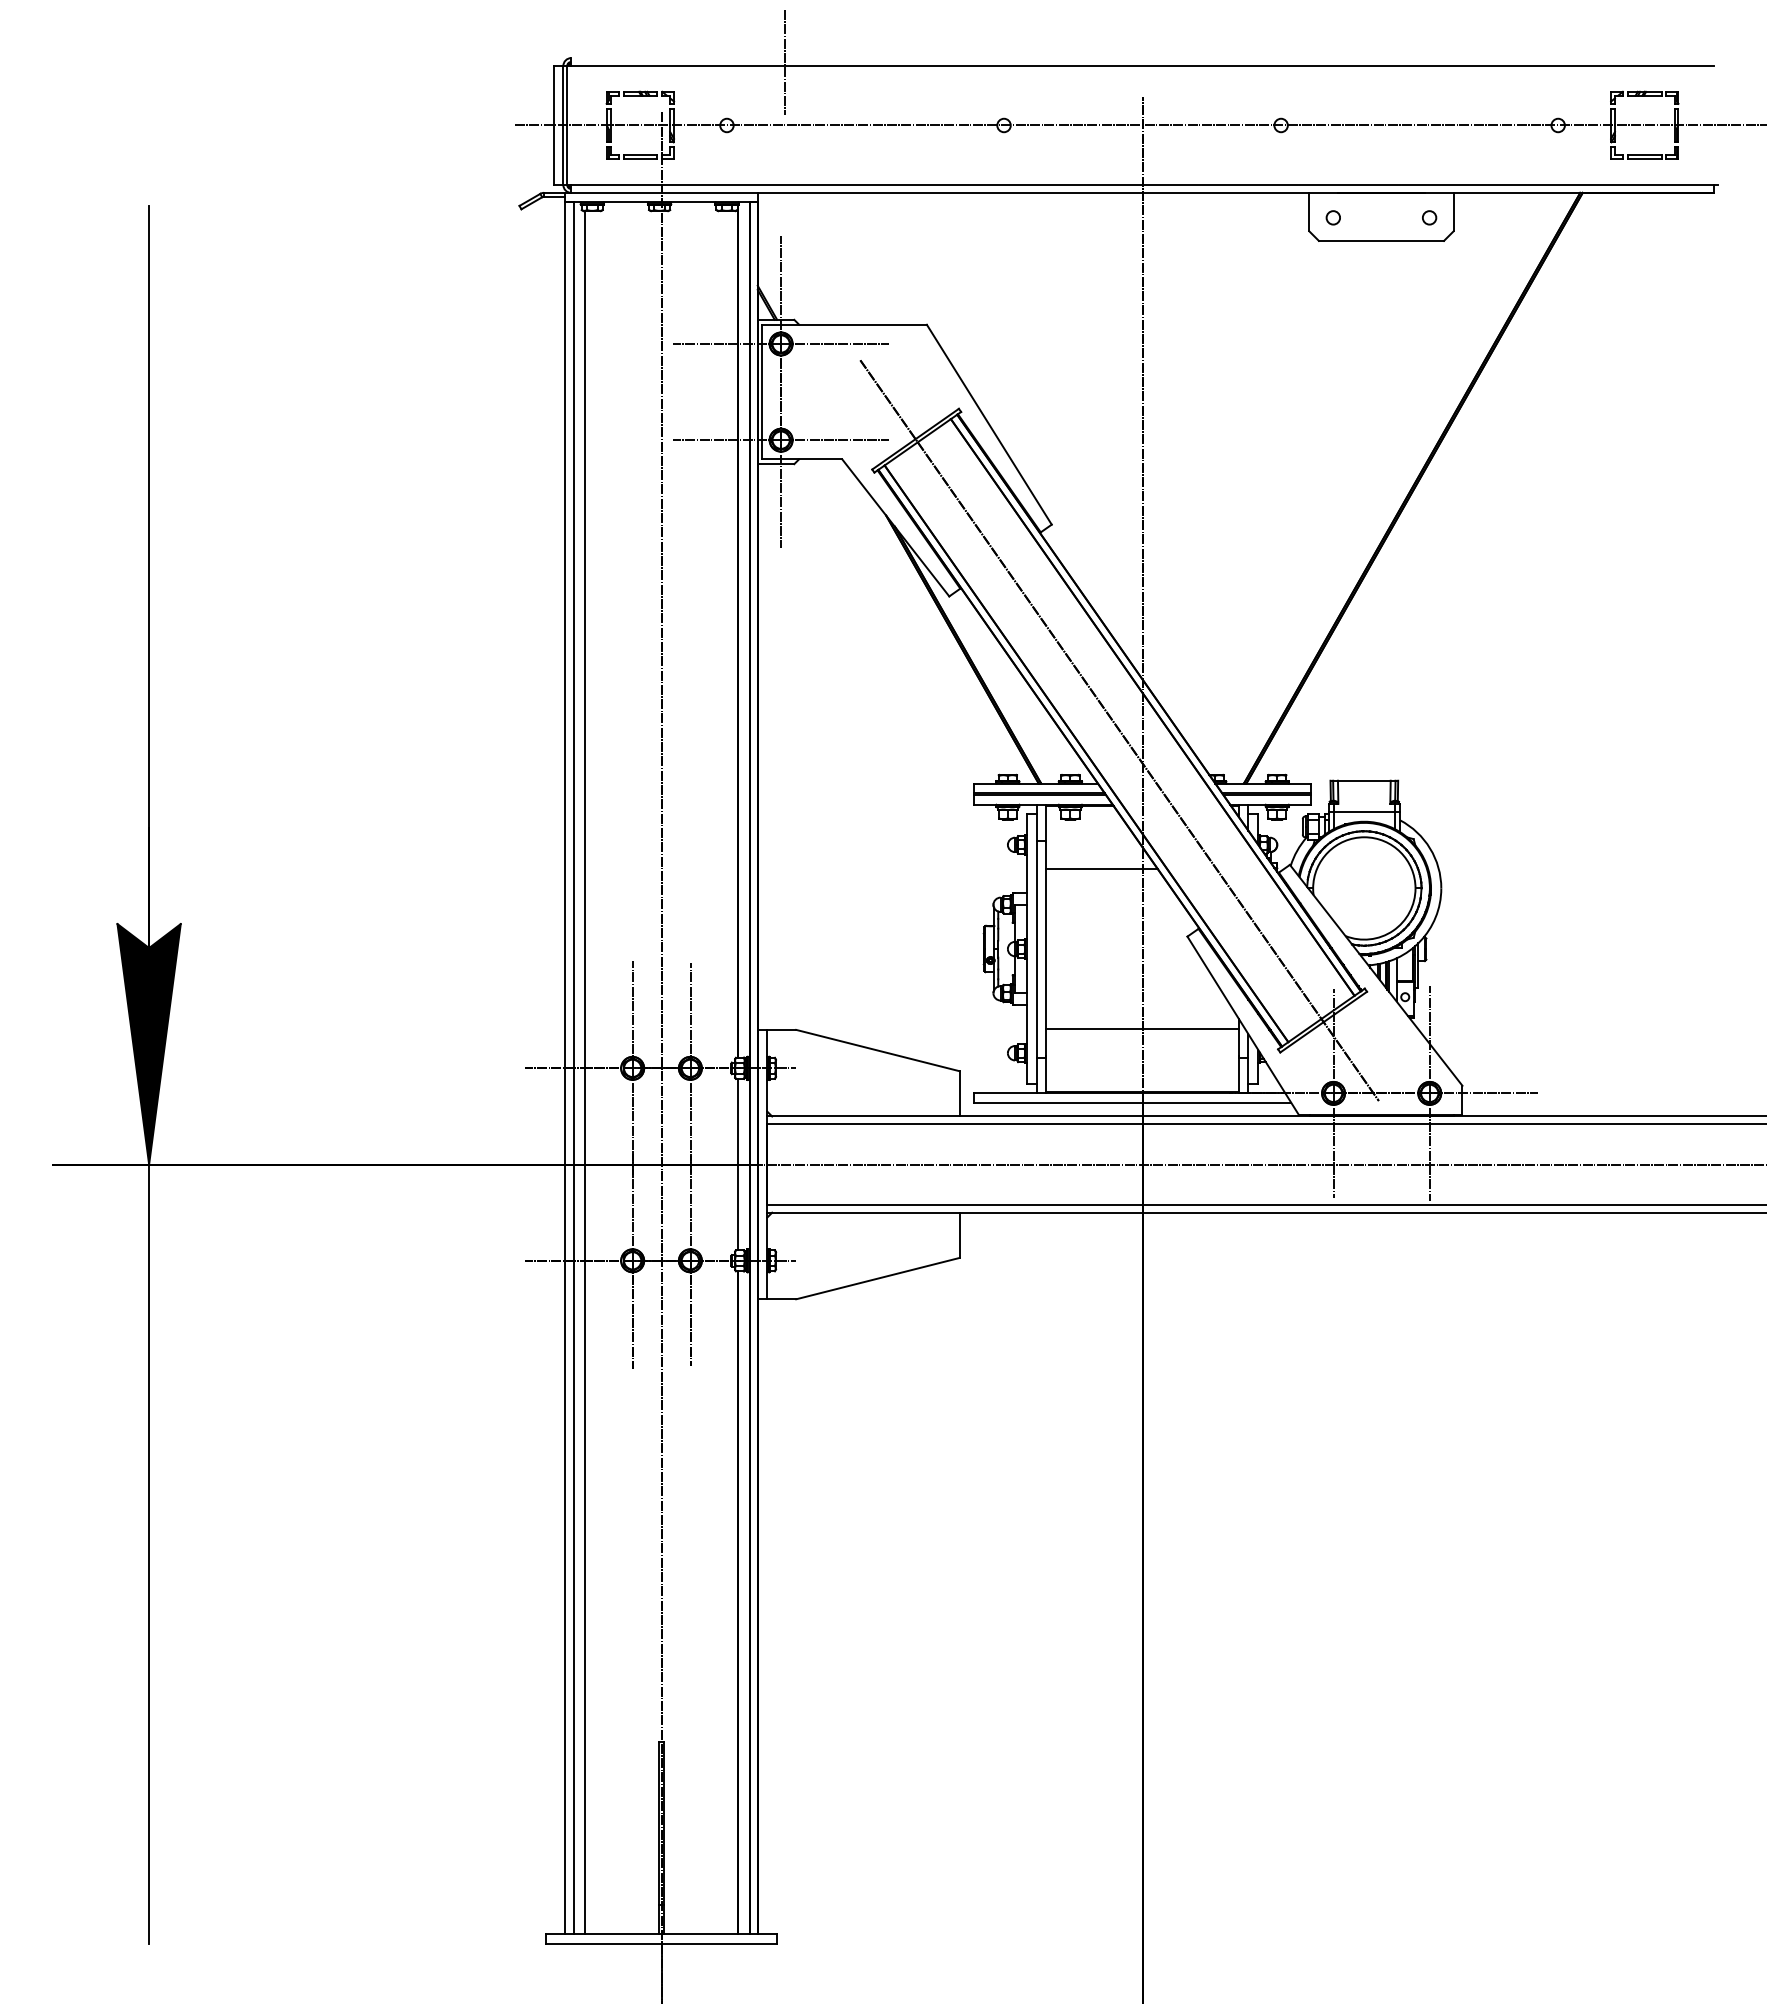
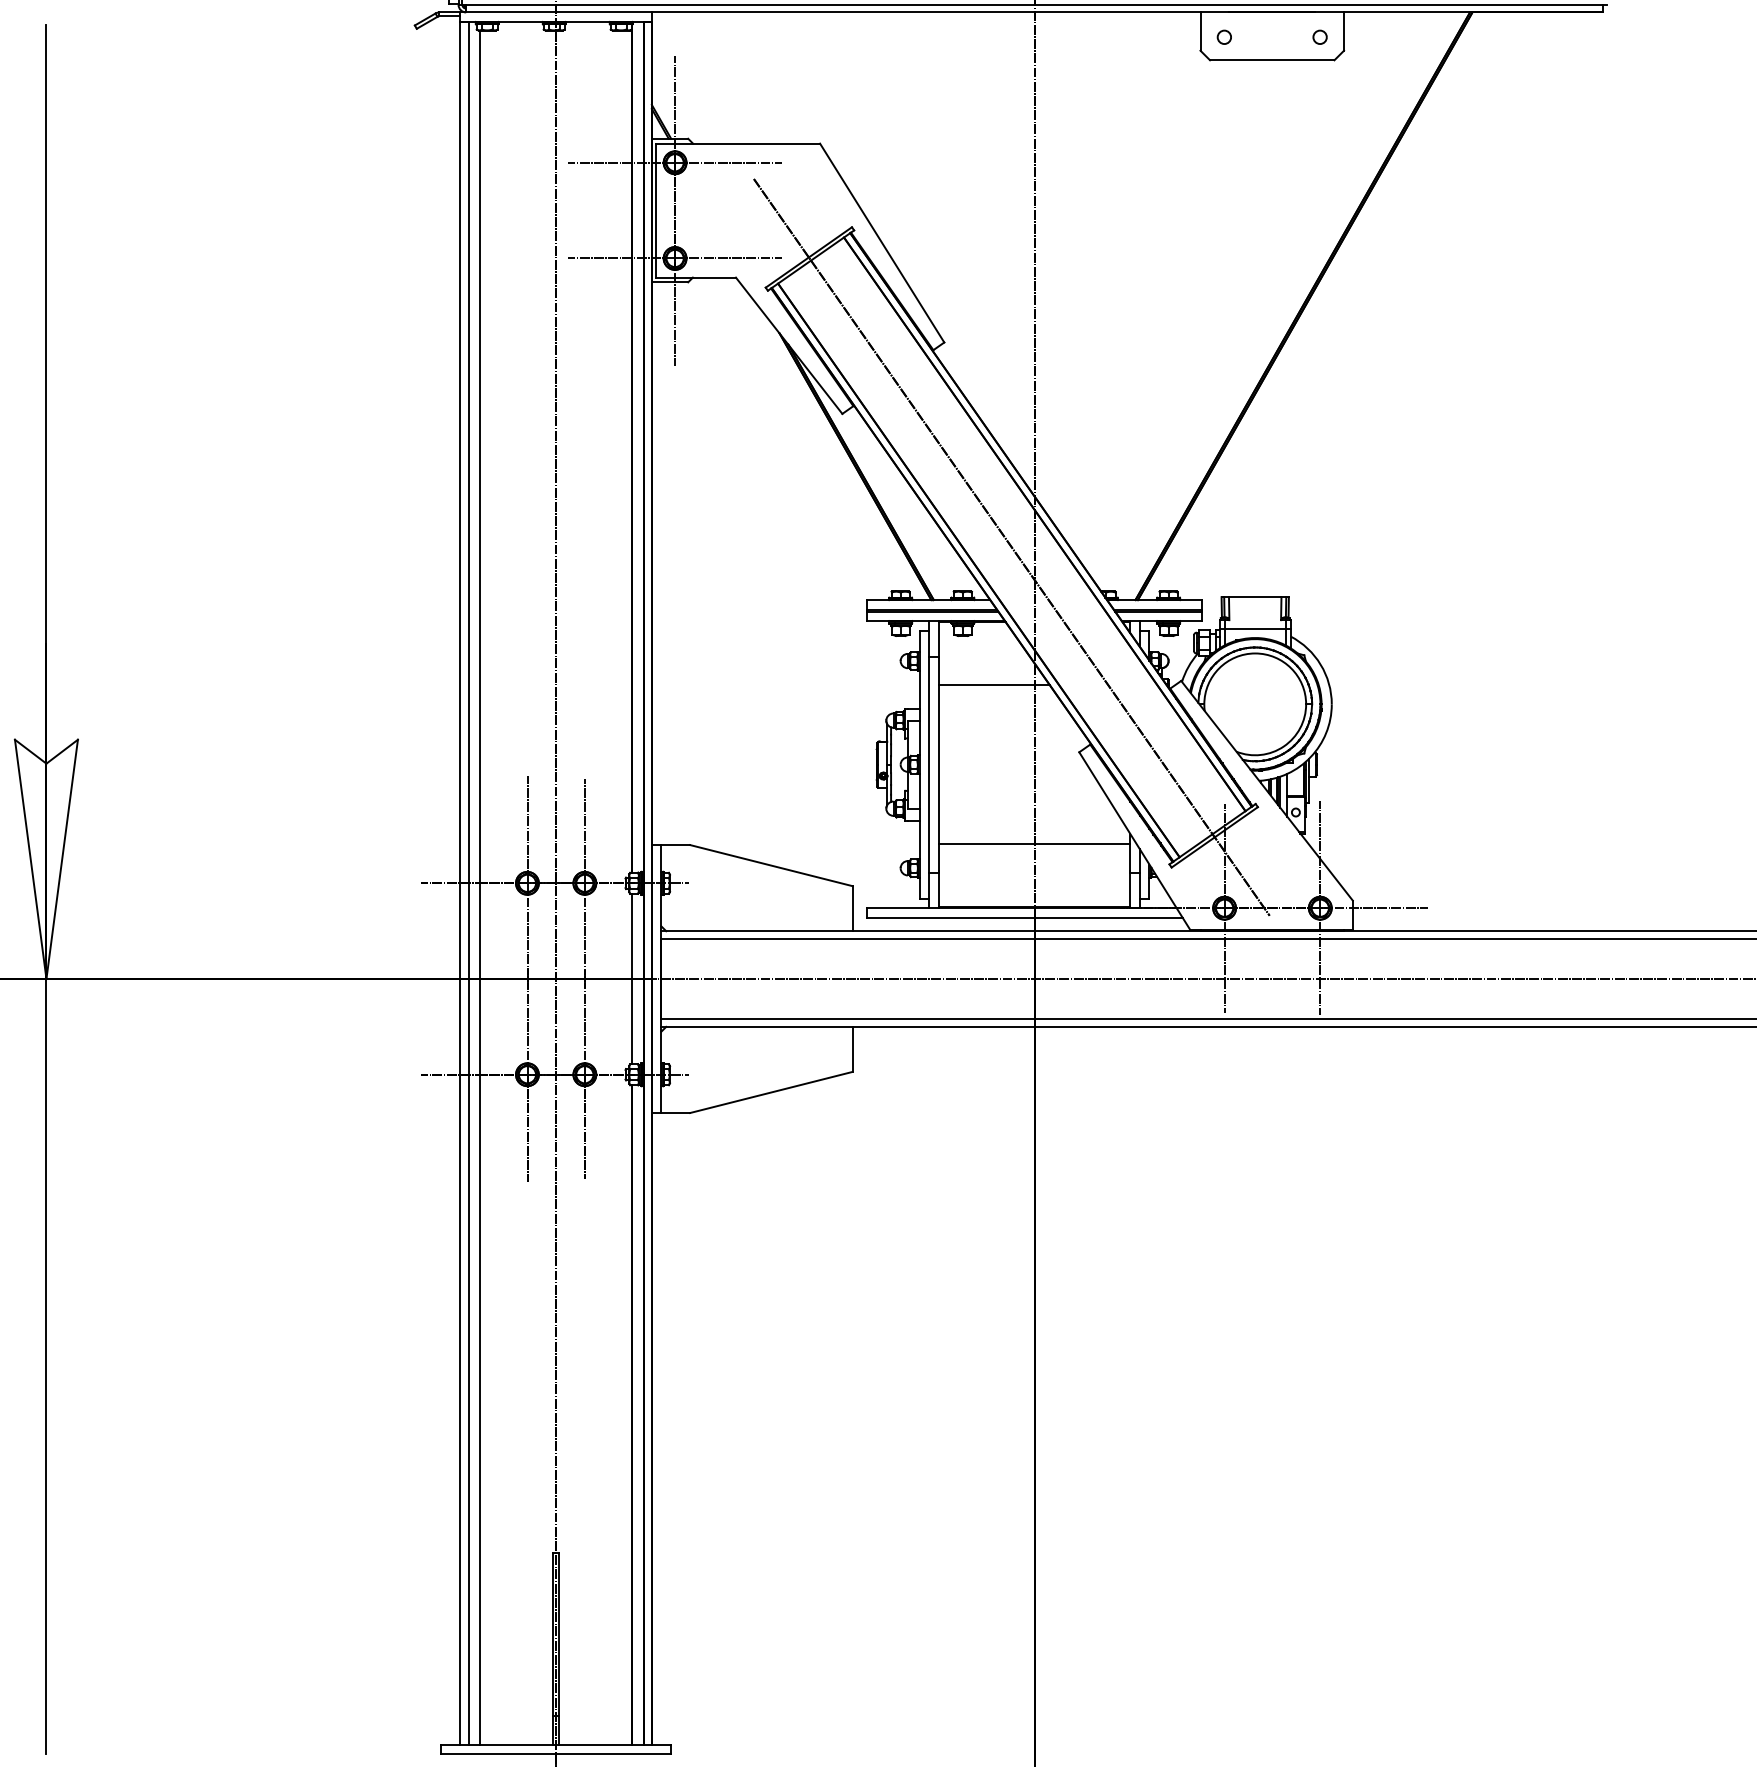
fill: (148, 1044) -> (45, 859), removed

